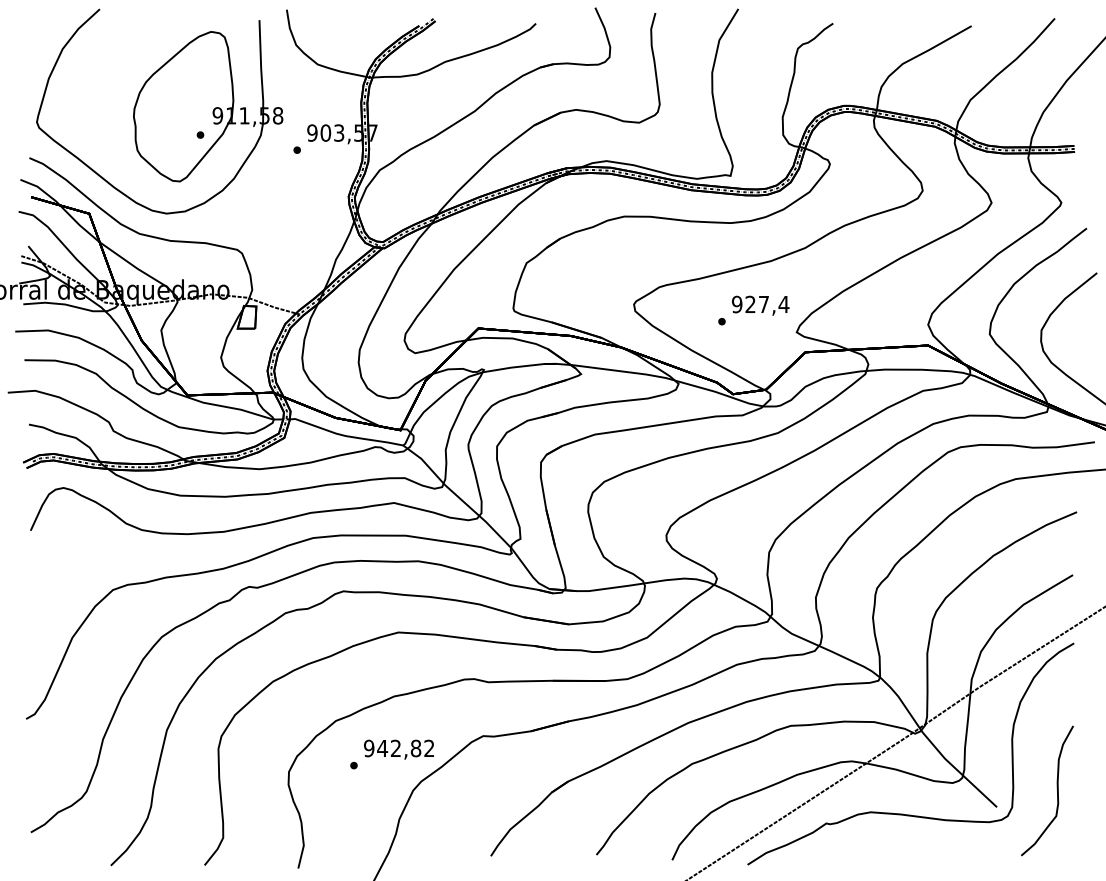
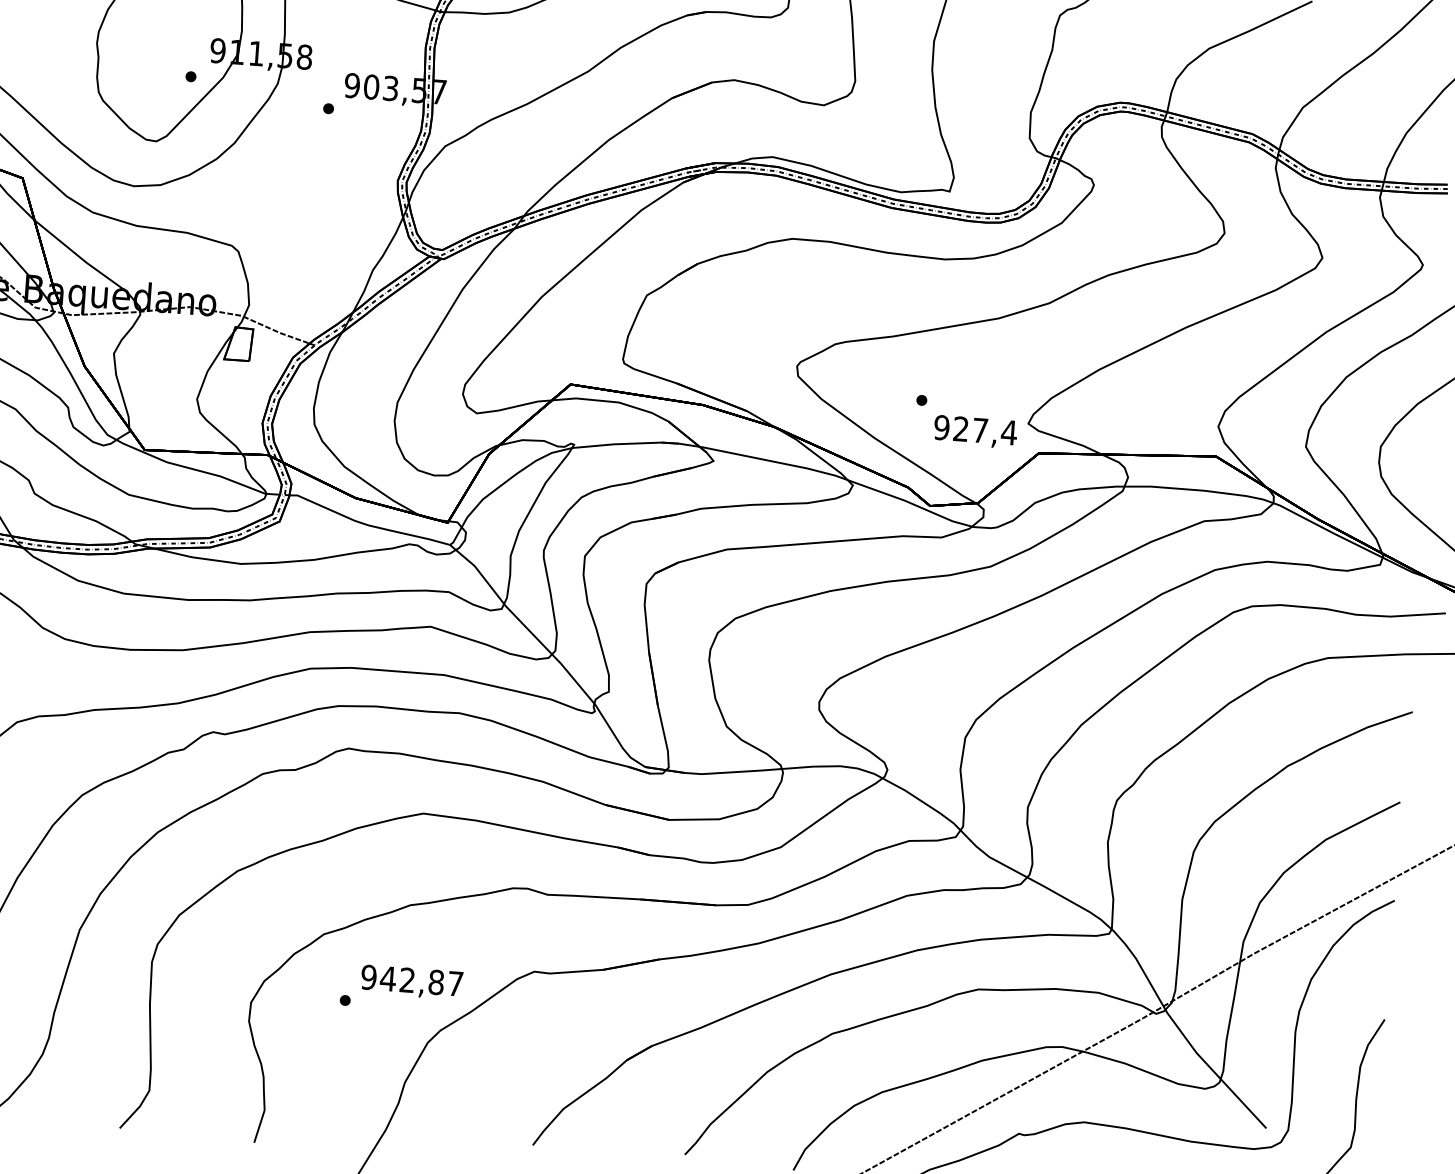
text: (760, 305) -> (975, 431), moved
text: (429, 747) -> (455, 982), 942,82 -> 942,87

